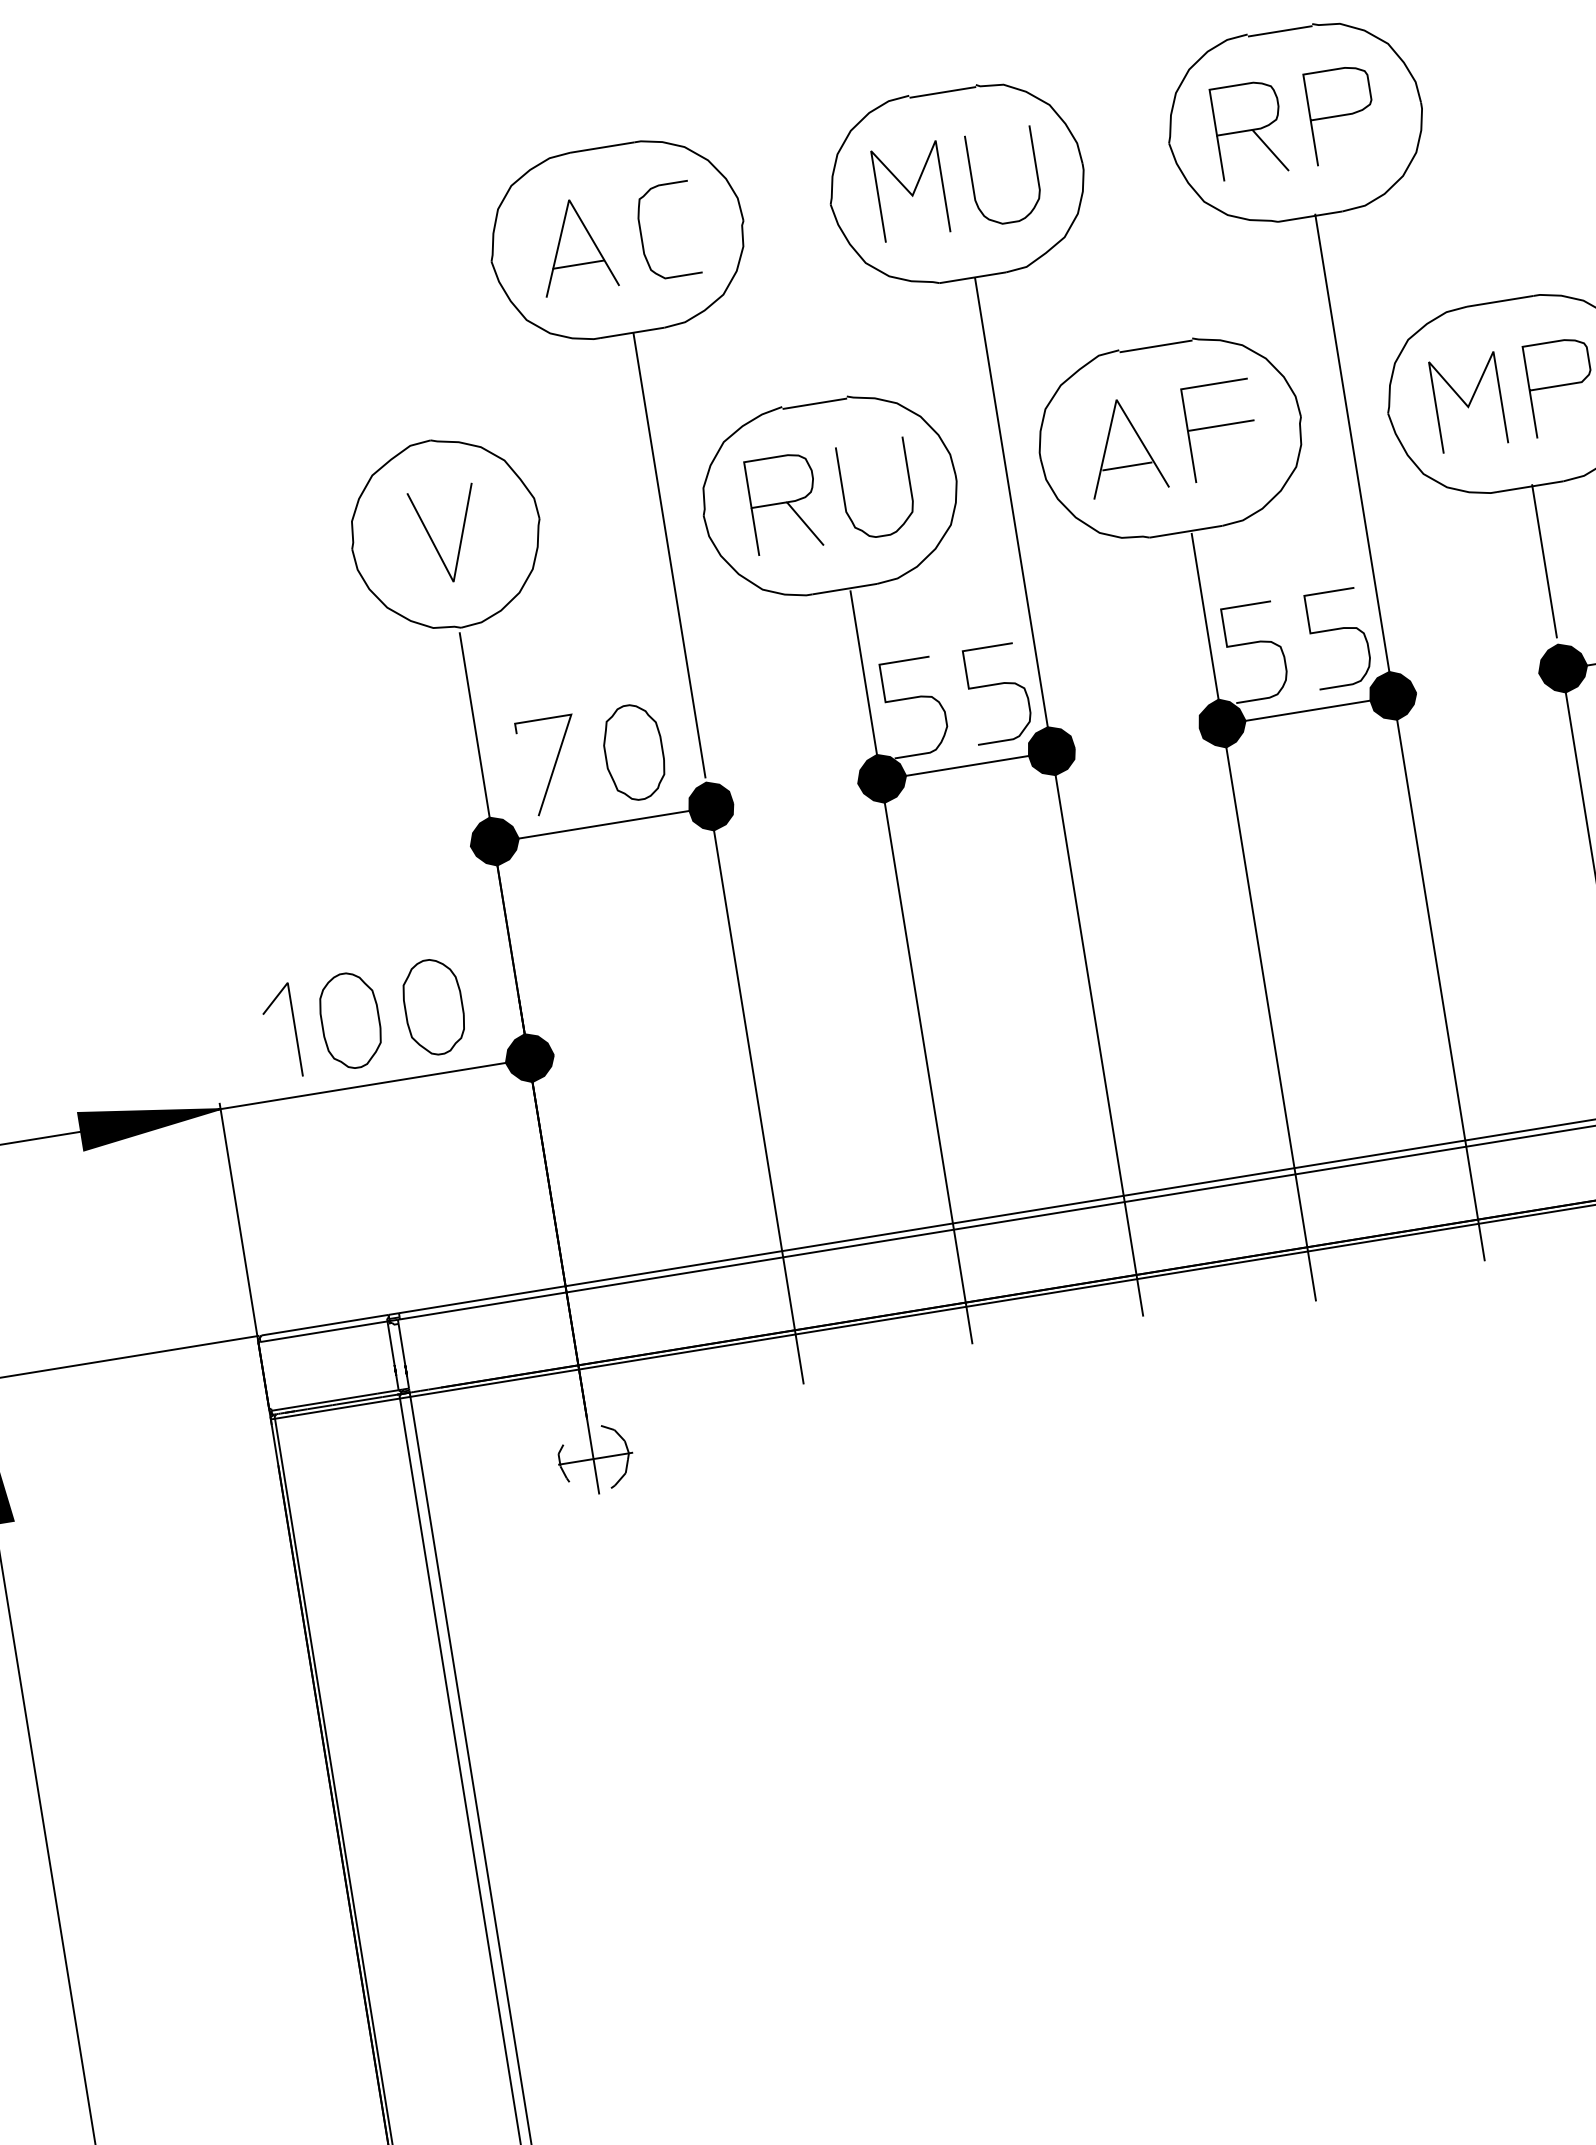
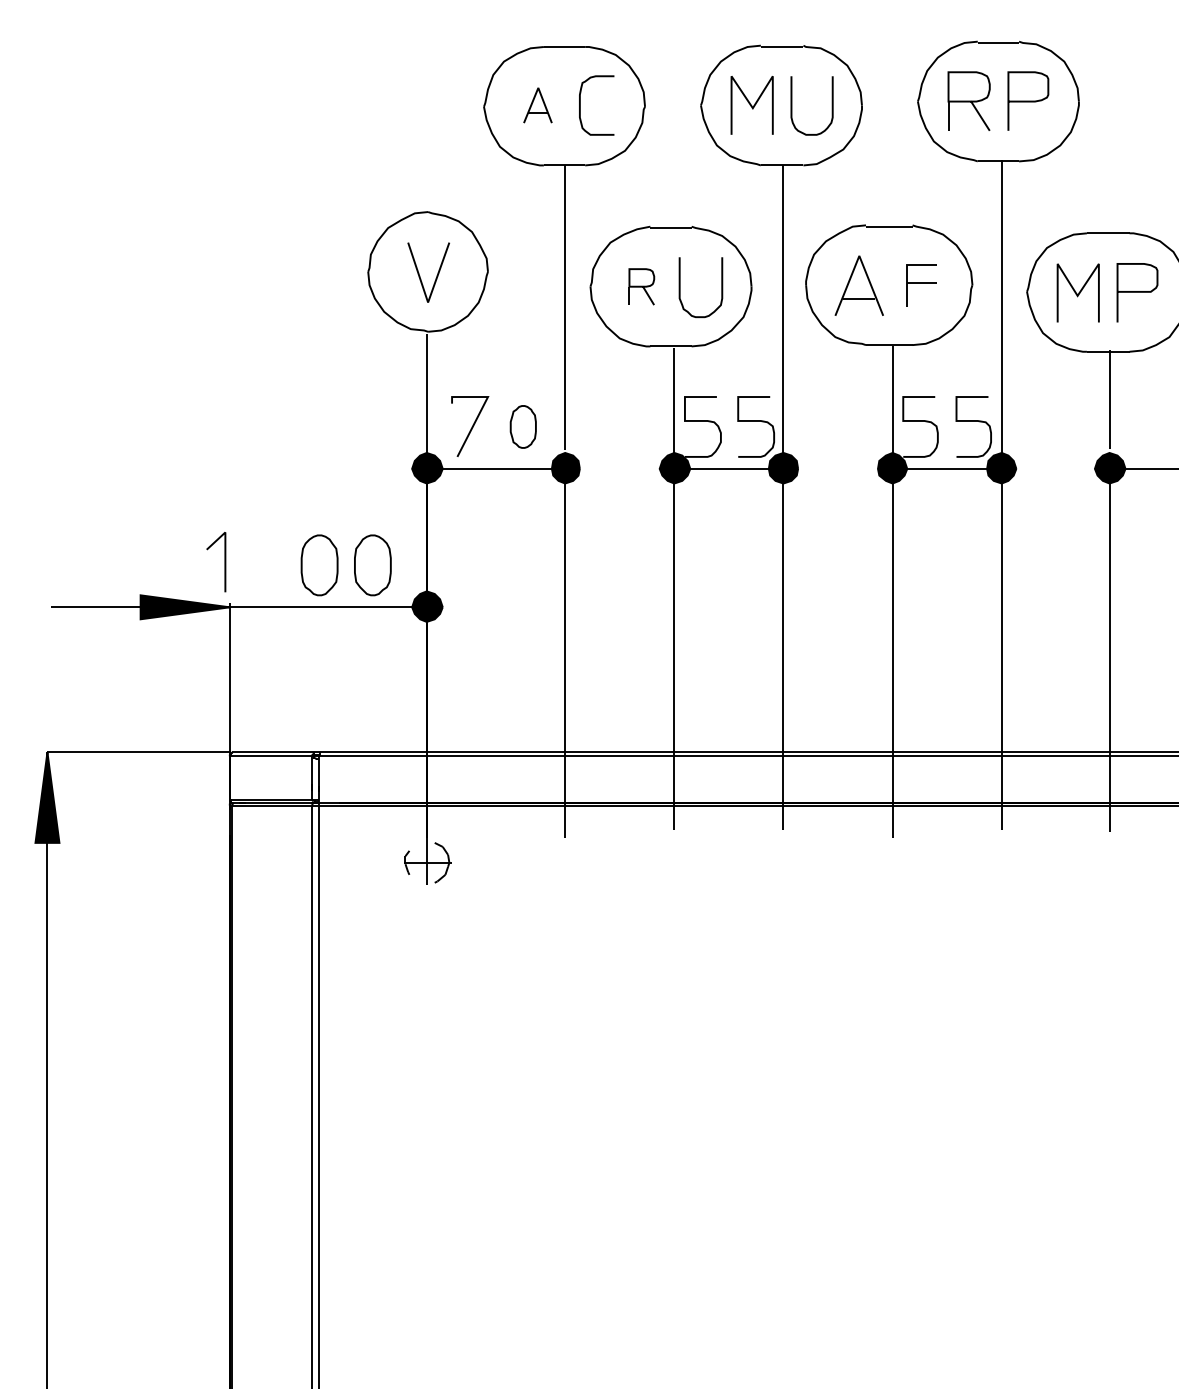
part: (574, 245) -> (537, 105), size x0.6
part: (1221, 430) -> (921, 285), size x0.7
part: (783, 502) -> (641, 286), size x0.6
part: (634, 751) -> (523, 426), size x0.7
line: (294, 1030) -> (224, 562), moved

